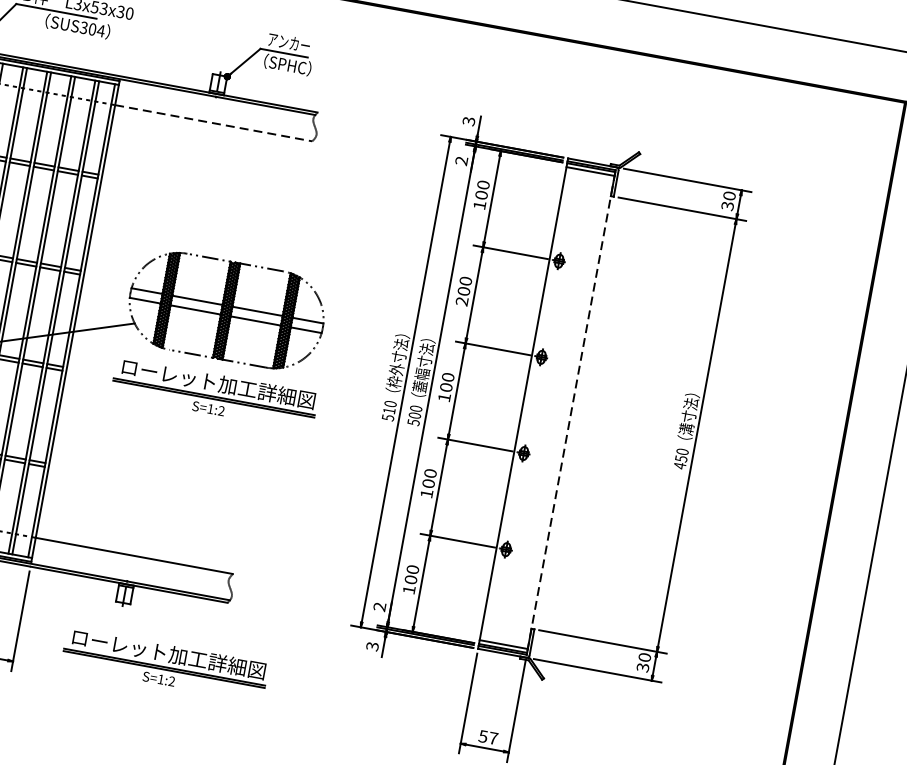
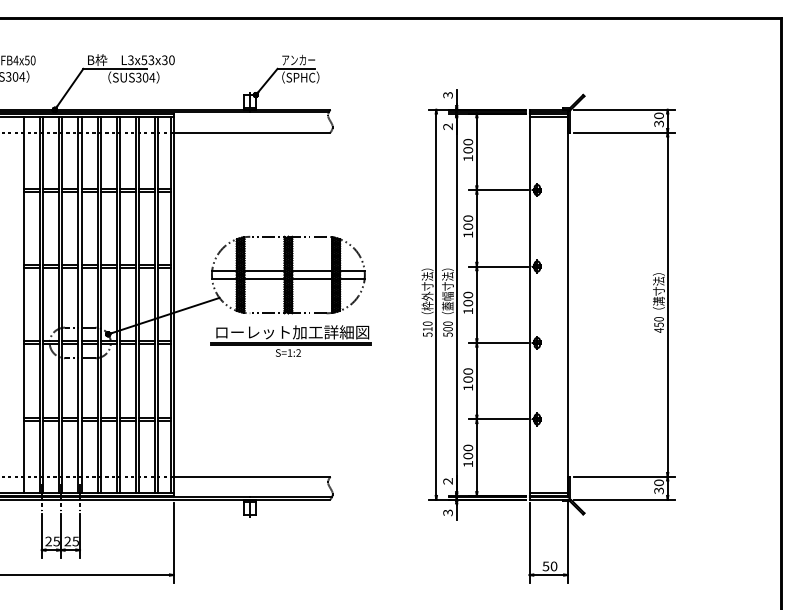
line: (214, 123) -> (252, 132), dashed -> solid
text: (461, 300) -> (467, 234), 200 -> 100
line: (570, 413) -> (567, 305), dashed -> solid
part: (164, 663) -> (290, 555), removed
text: (492, 738) -> (553, 566), 57 -> 50

